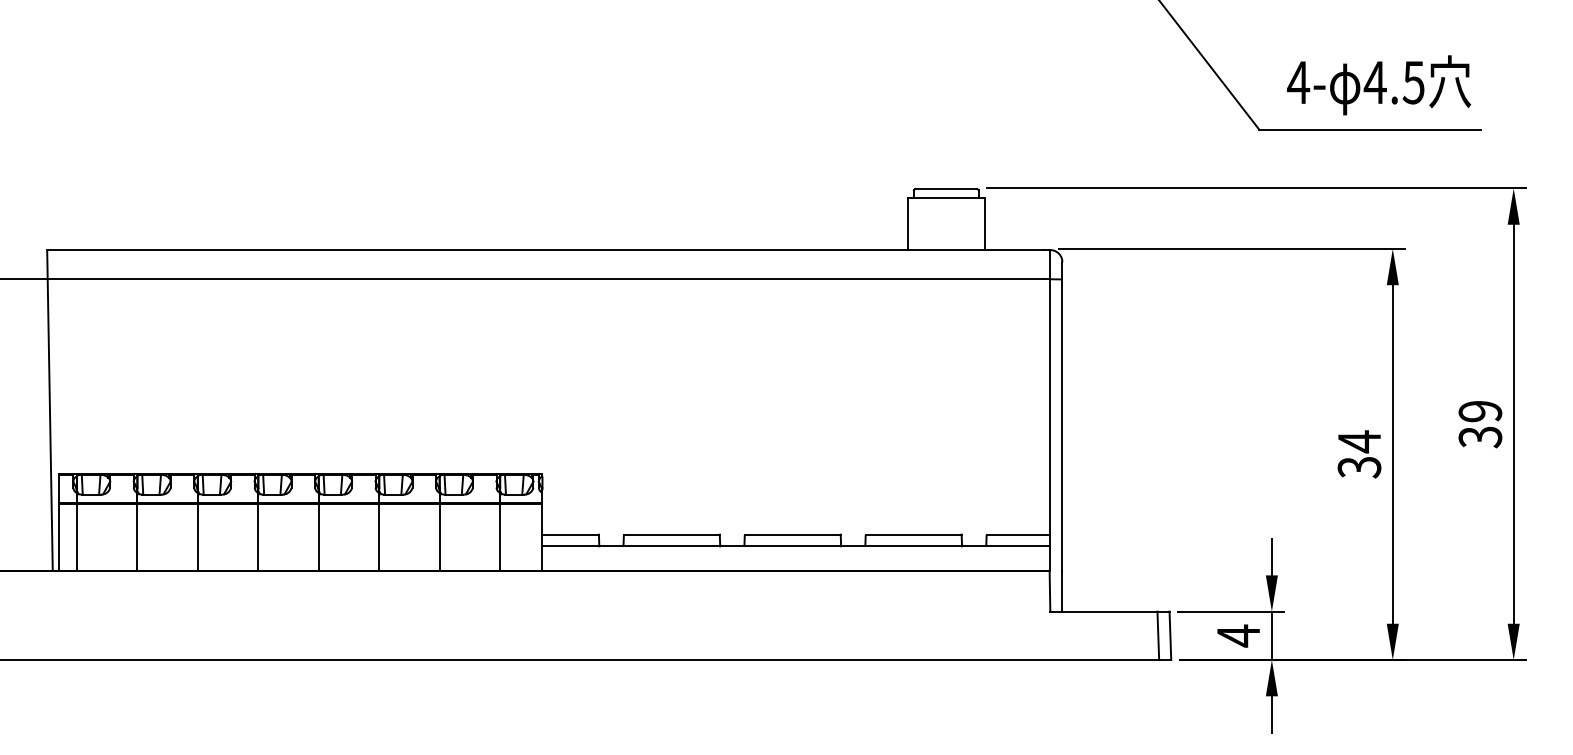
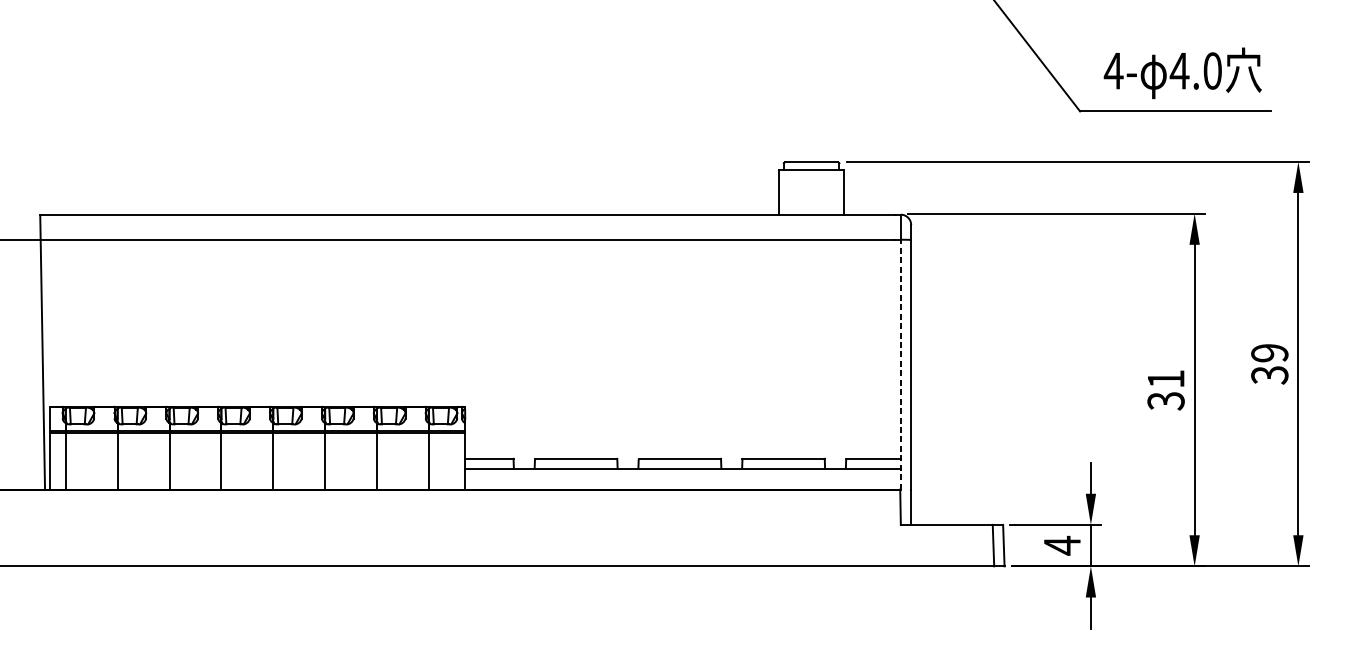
text: (1413, 82) -> (1212, 70), 4.5 -> 4.0
line: (1050, 424) -> (900, 364), solid -> dashed
text: (1359, 441) -> (1166, 378), 34 -> 31

